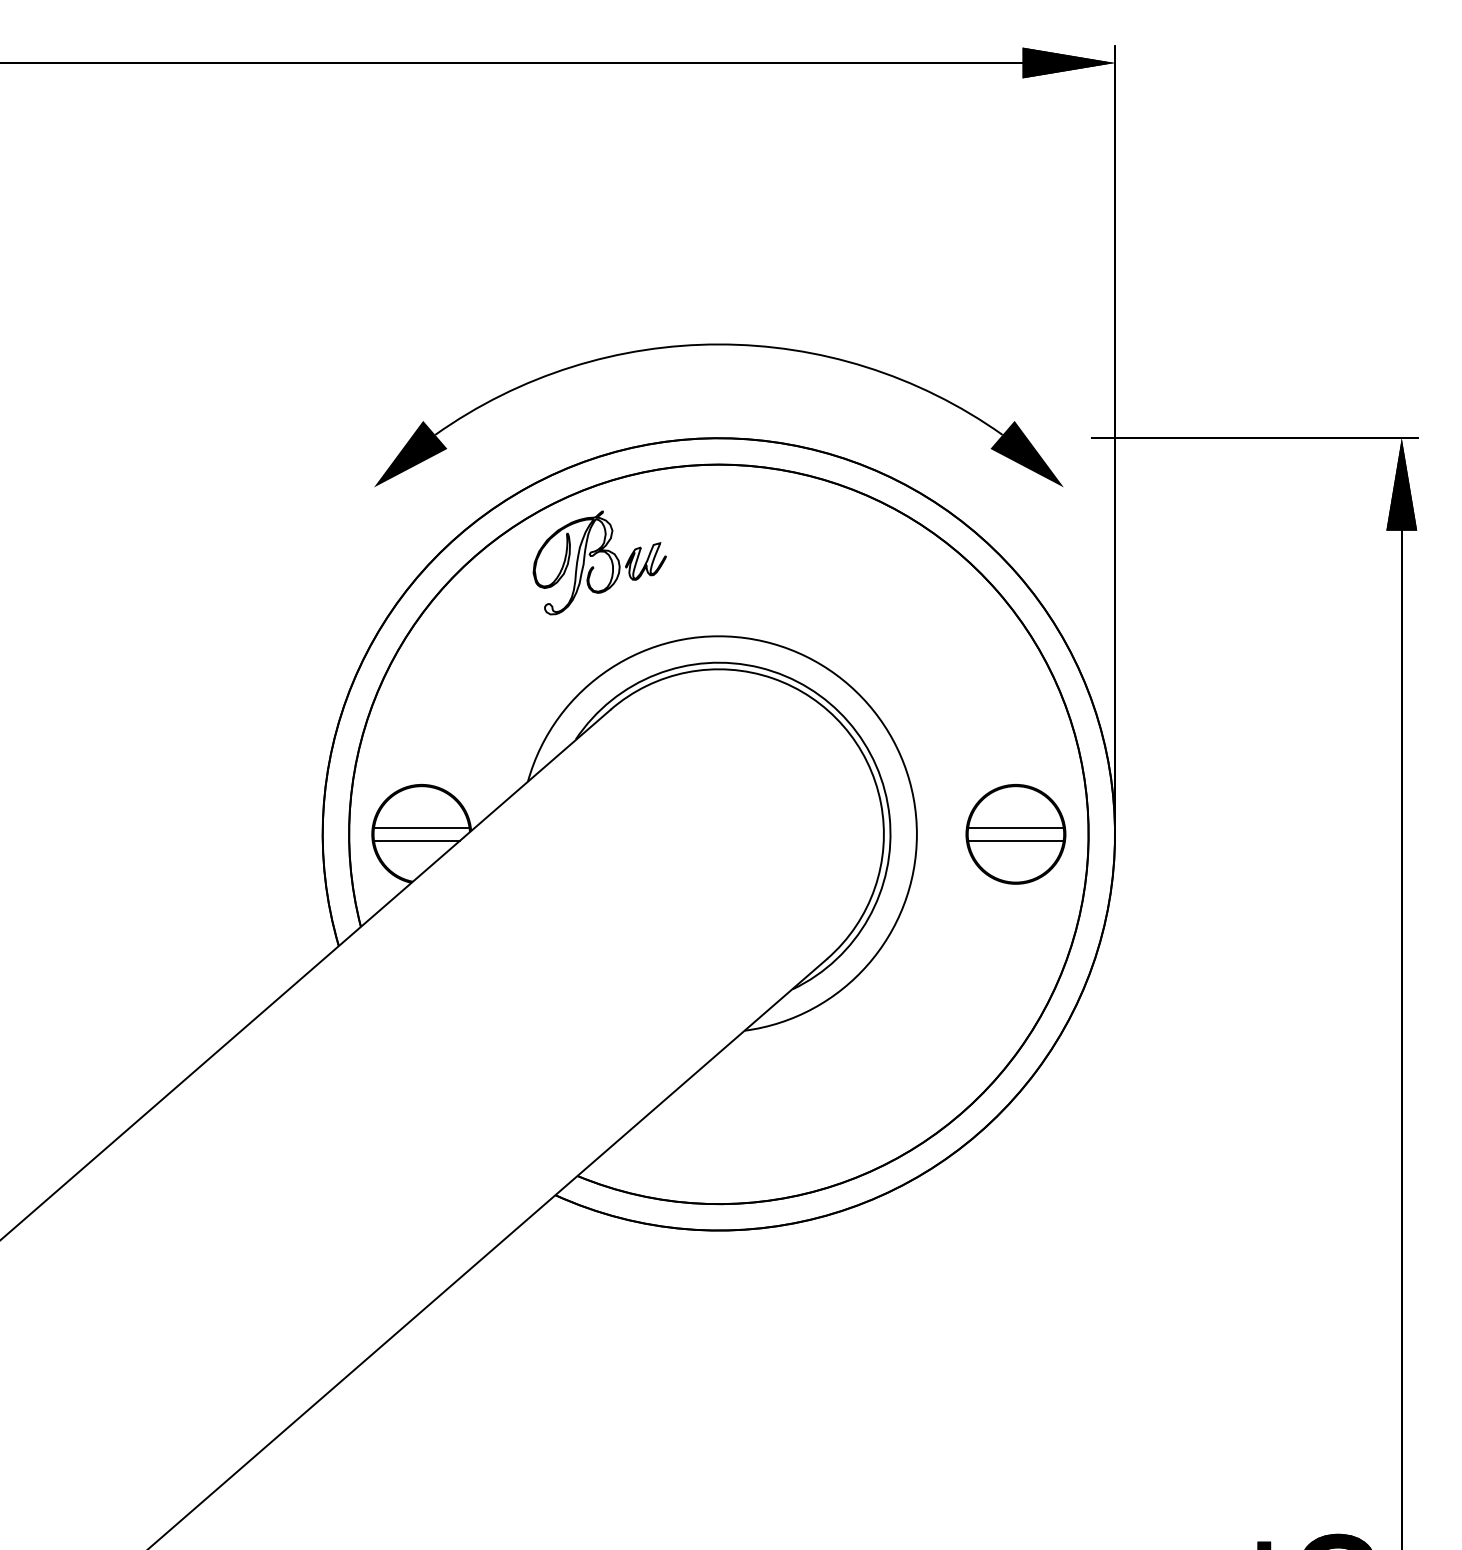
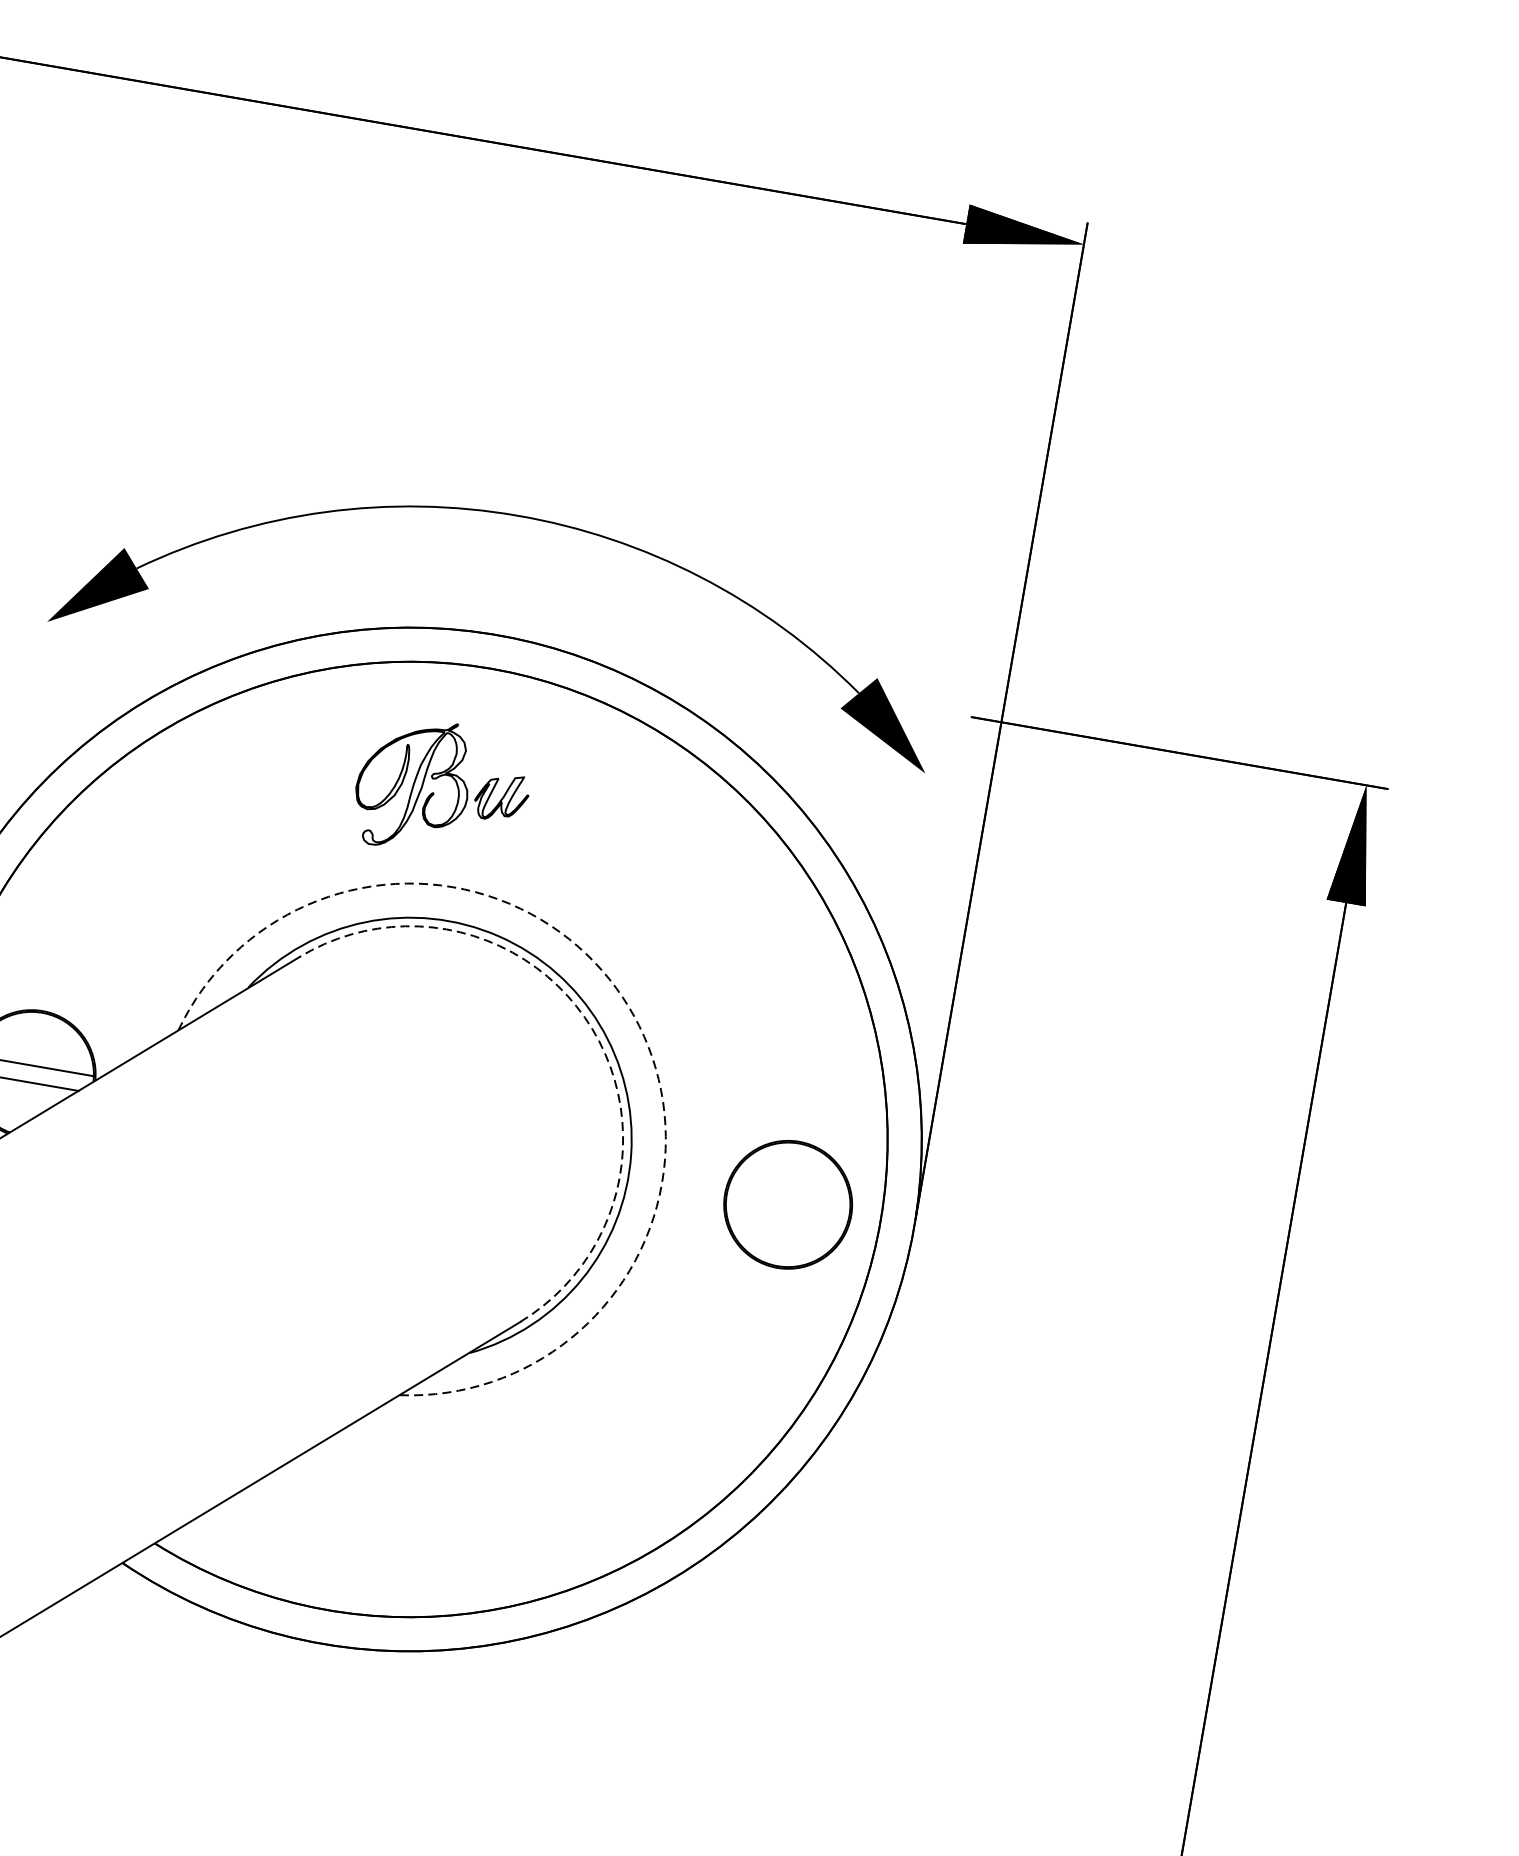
part: (594, 567) -> (435, 793), moved
arc: (868, 704) -> (628, 1007), solid -> dashed
arc: (843, 726) -> (592, 1029), solid -> dashed
line: (1015, 827) -> (789, 1195), removed
line: (1015, 840) -> (786, 1212), removed

